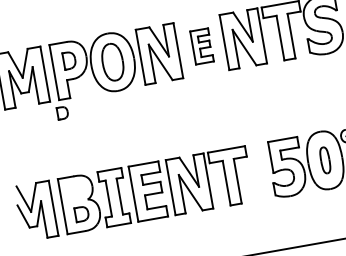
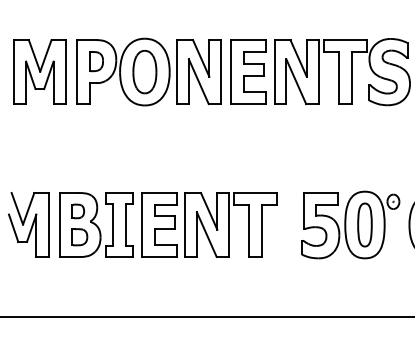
part: (201, 46) -> (248, 71), size x1.67
part: (62, 113) -> (77, 211), moved
part: (324, 160) -> (364, 224), size x1.43

